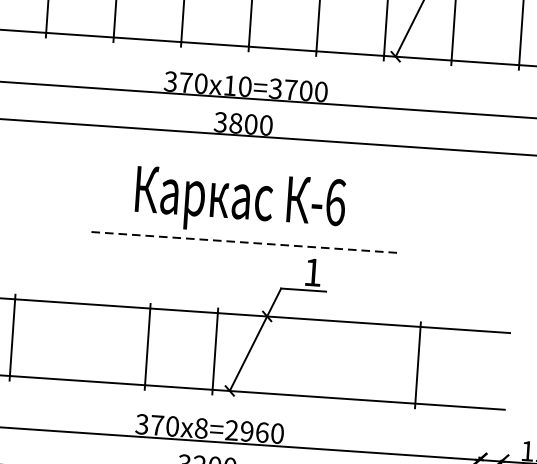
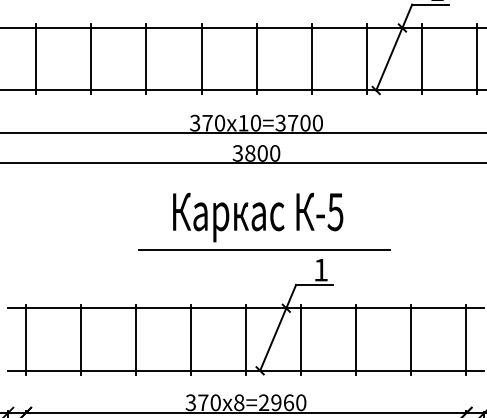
text: (335, 201) -> (335, 211), -6 -> -5
line: (245, 242) -> (264, 249), dashed -> solid
line: (80, 342) -> (136, 339), added
line: (283, 356) -> (301, 339), added
line: (350, 360) -> (356, 339), added
line: (485, 369) -> (466, 339), added

